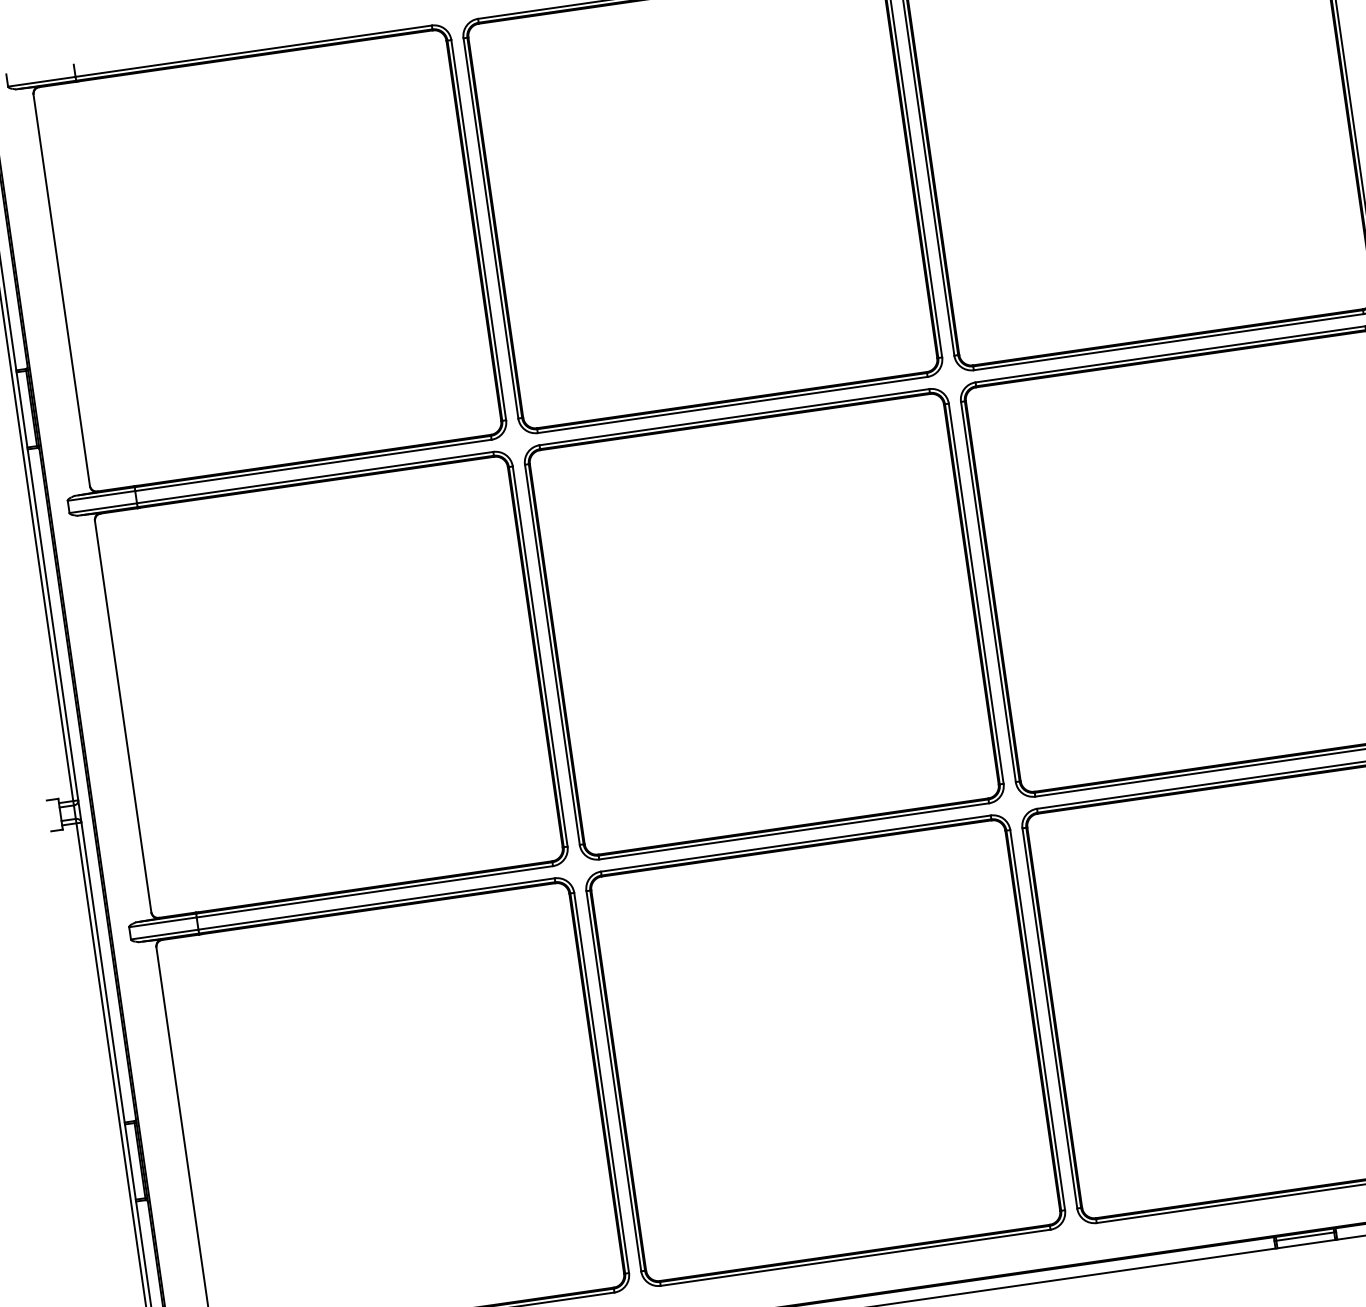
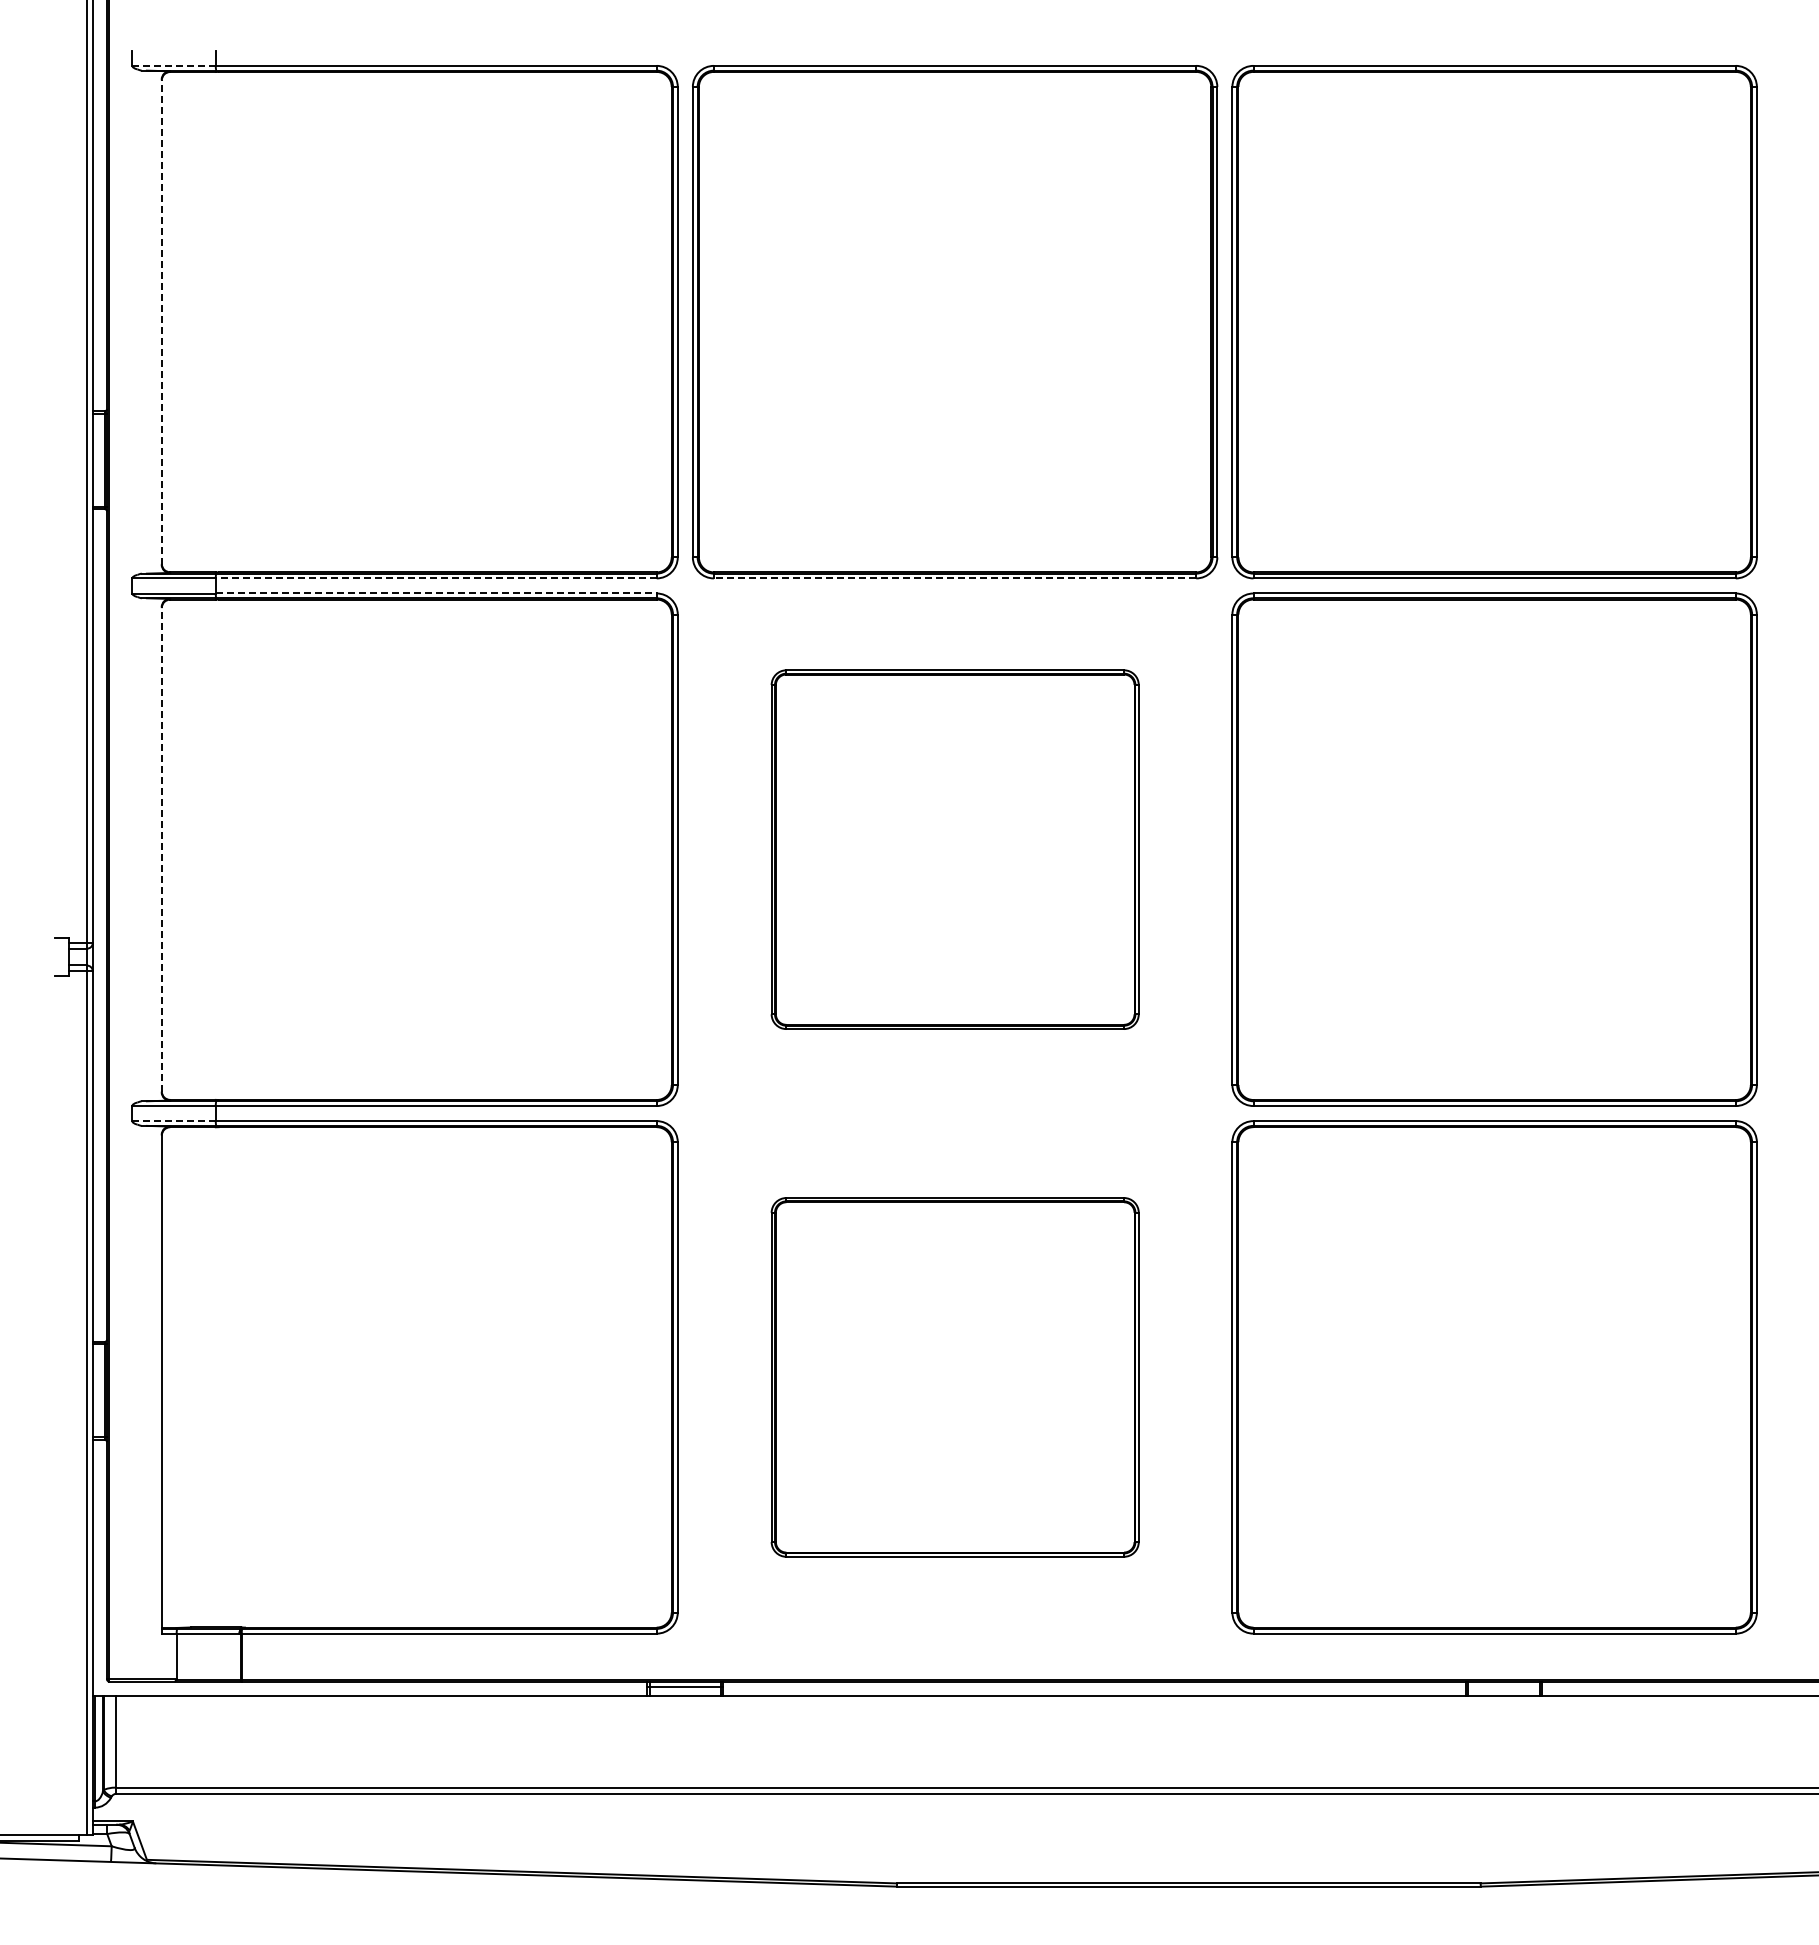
line: (42, 81) -> (174, 65), solid -> dashed
line: (61, 290) -> (161, 322), solid -> dashed
line: (732, 405) -> (954, 578), solid -> dashed
line: (312, 465) -> (435, 578), solid -> dashed
line: (315, 477) -> (436, 593), solid -> dashed
part: (764, 624) -> (955, 849), size x0.7
line: (122, 716) -> (161, 849), solid -> dashed
line: (165, 934) -> (174, 1121), solid -> dashed
part: (826, 1050) -> (955, 1377), size x0.7
line: (1304, 1236) -> (1503, 1686), removed

